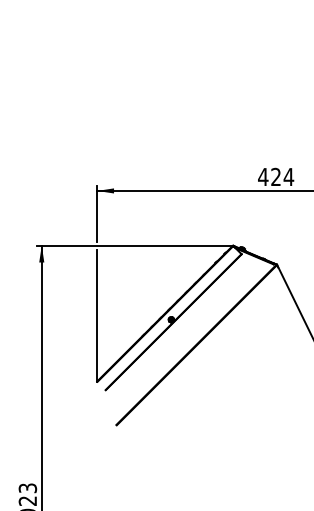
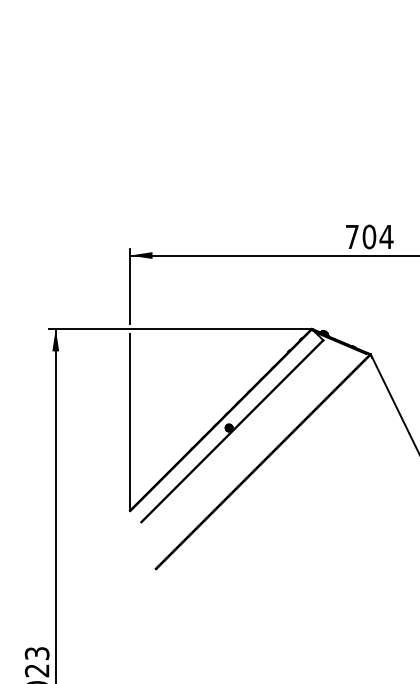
text: (269, 177) -> (360, 237), 424 -> 704

